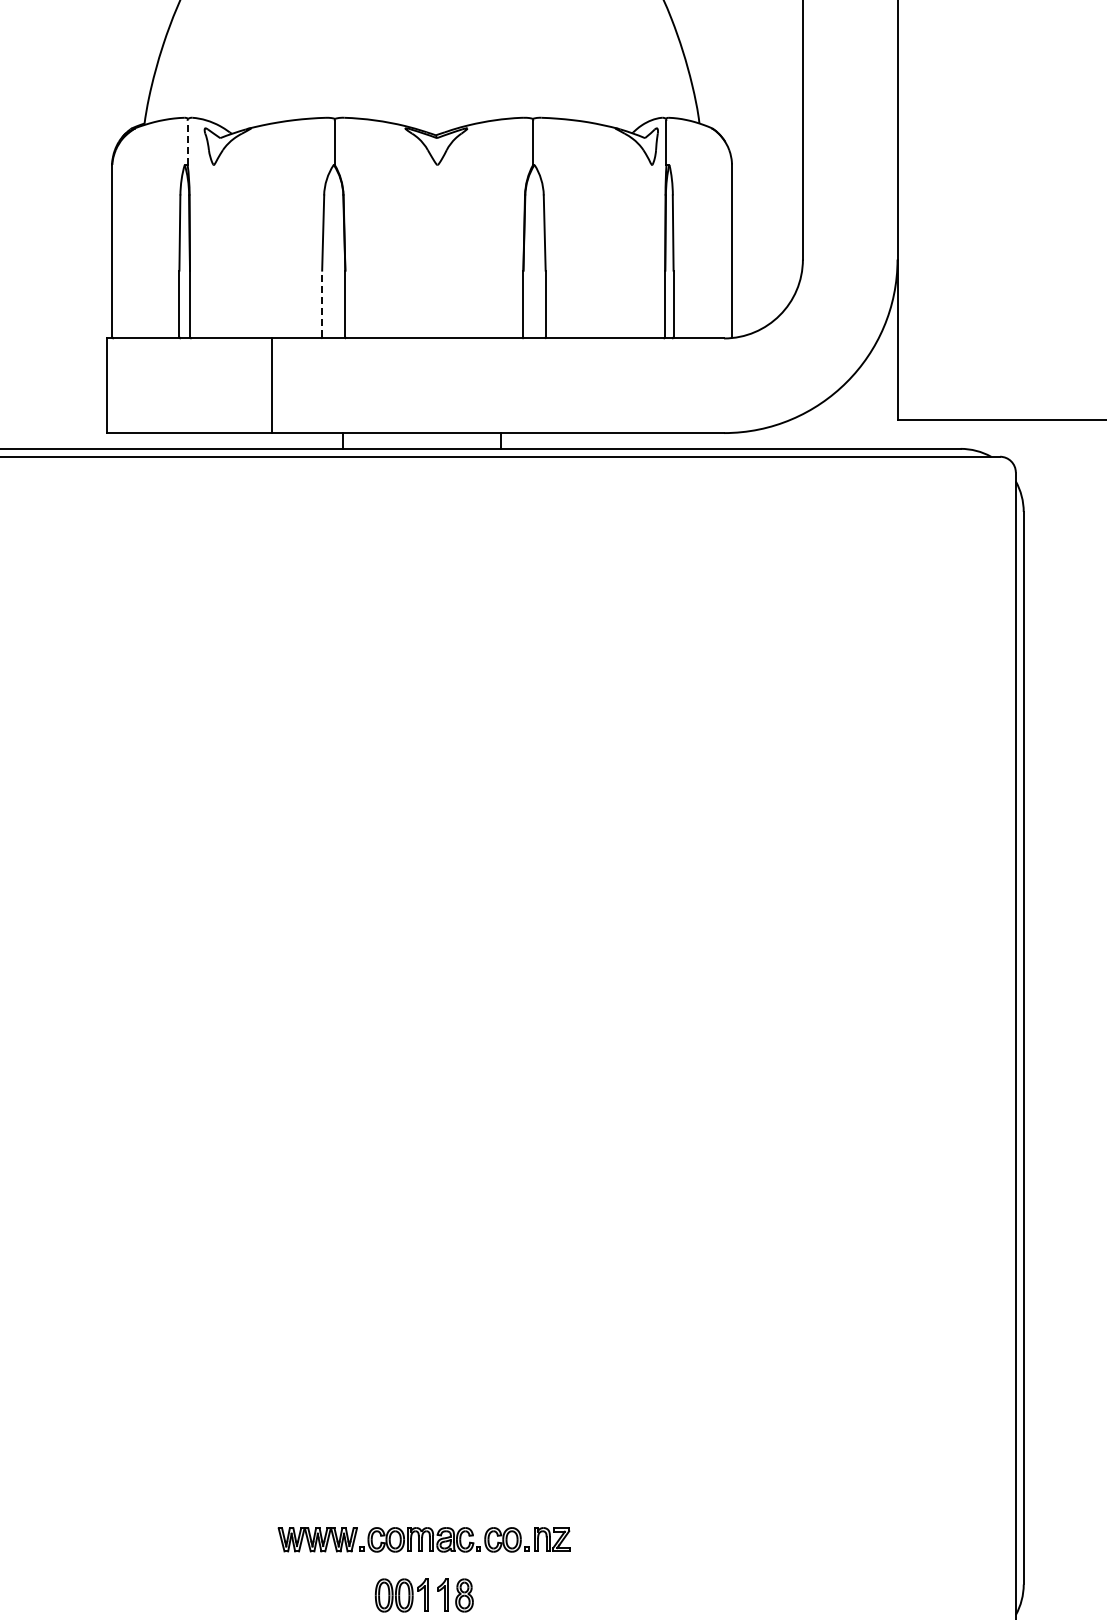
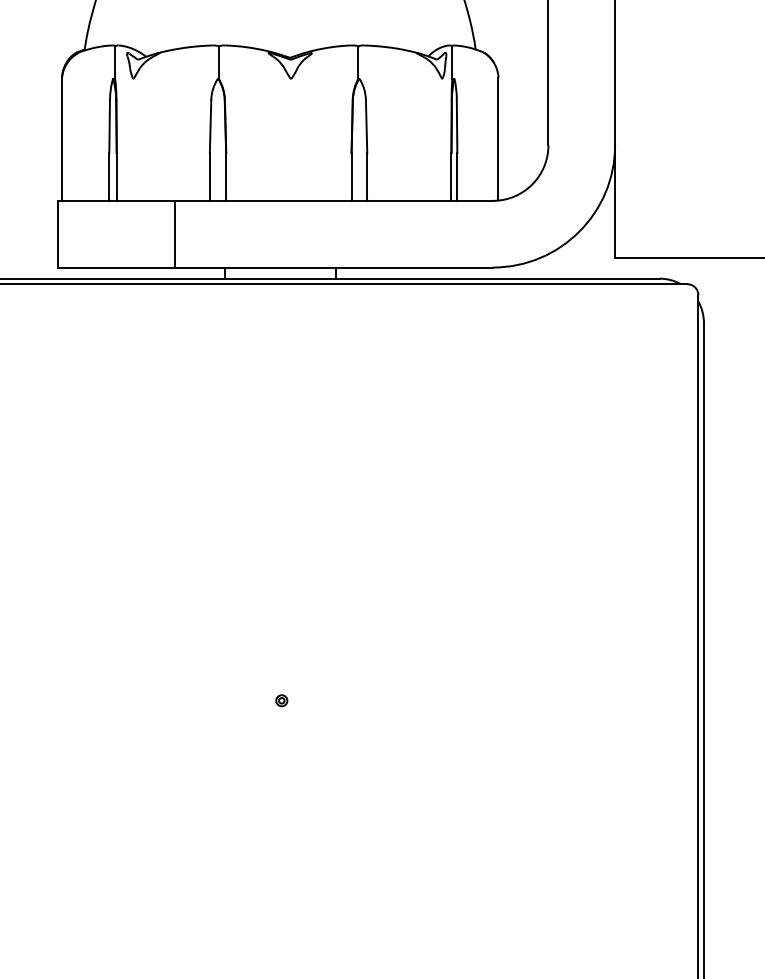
line: (187, 142) -> (115, 62), dashed -> solid
line: (322, 303) -> (210, 176), dashed -> solid
part: (424, 1047) -> (281, 700), added

